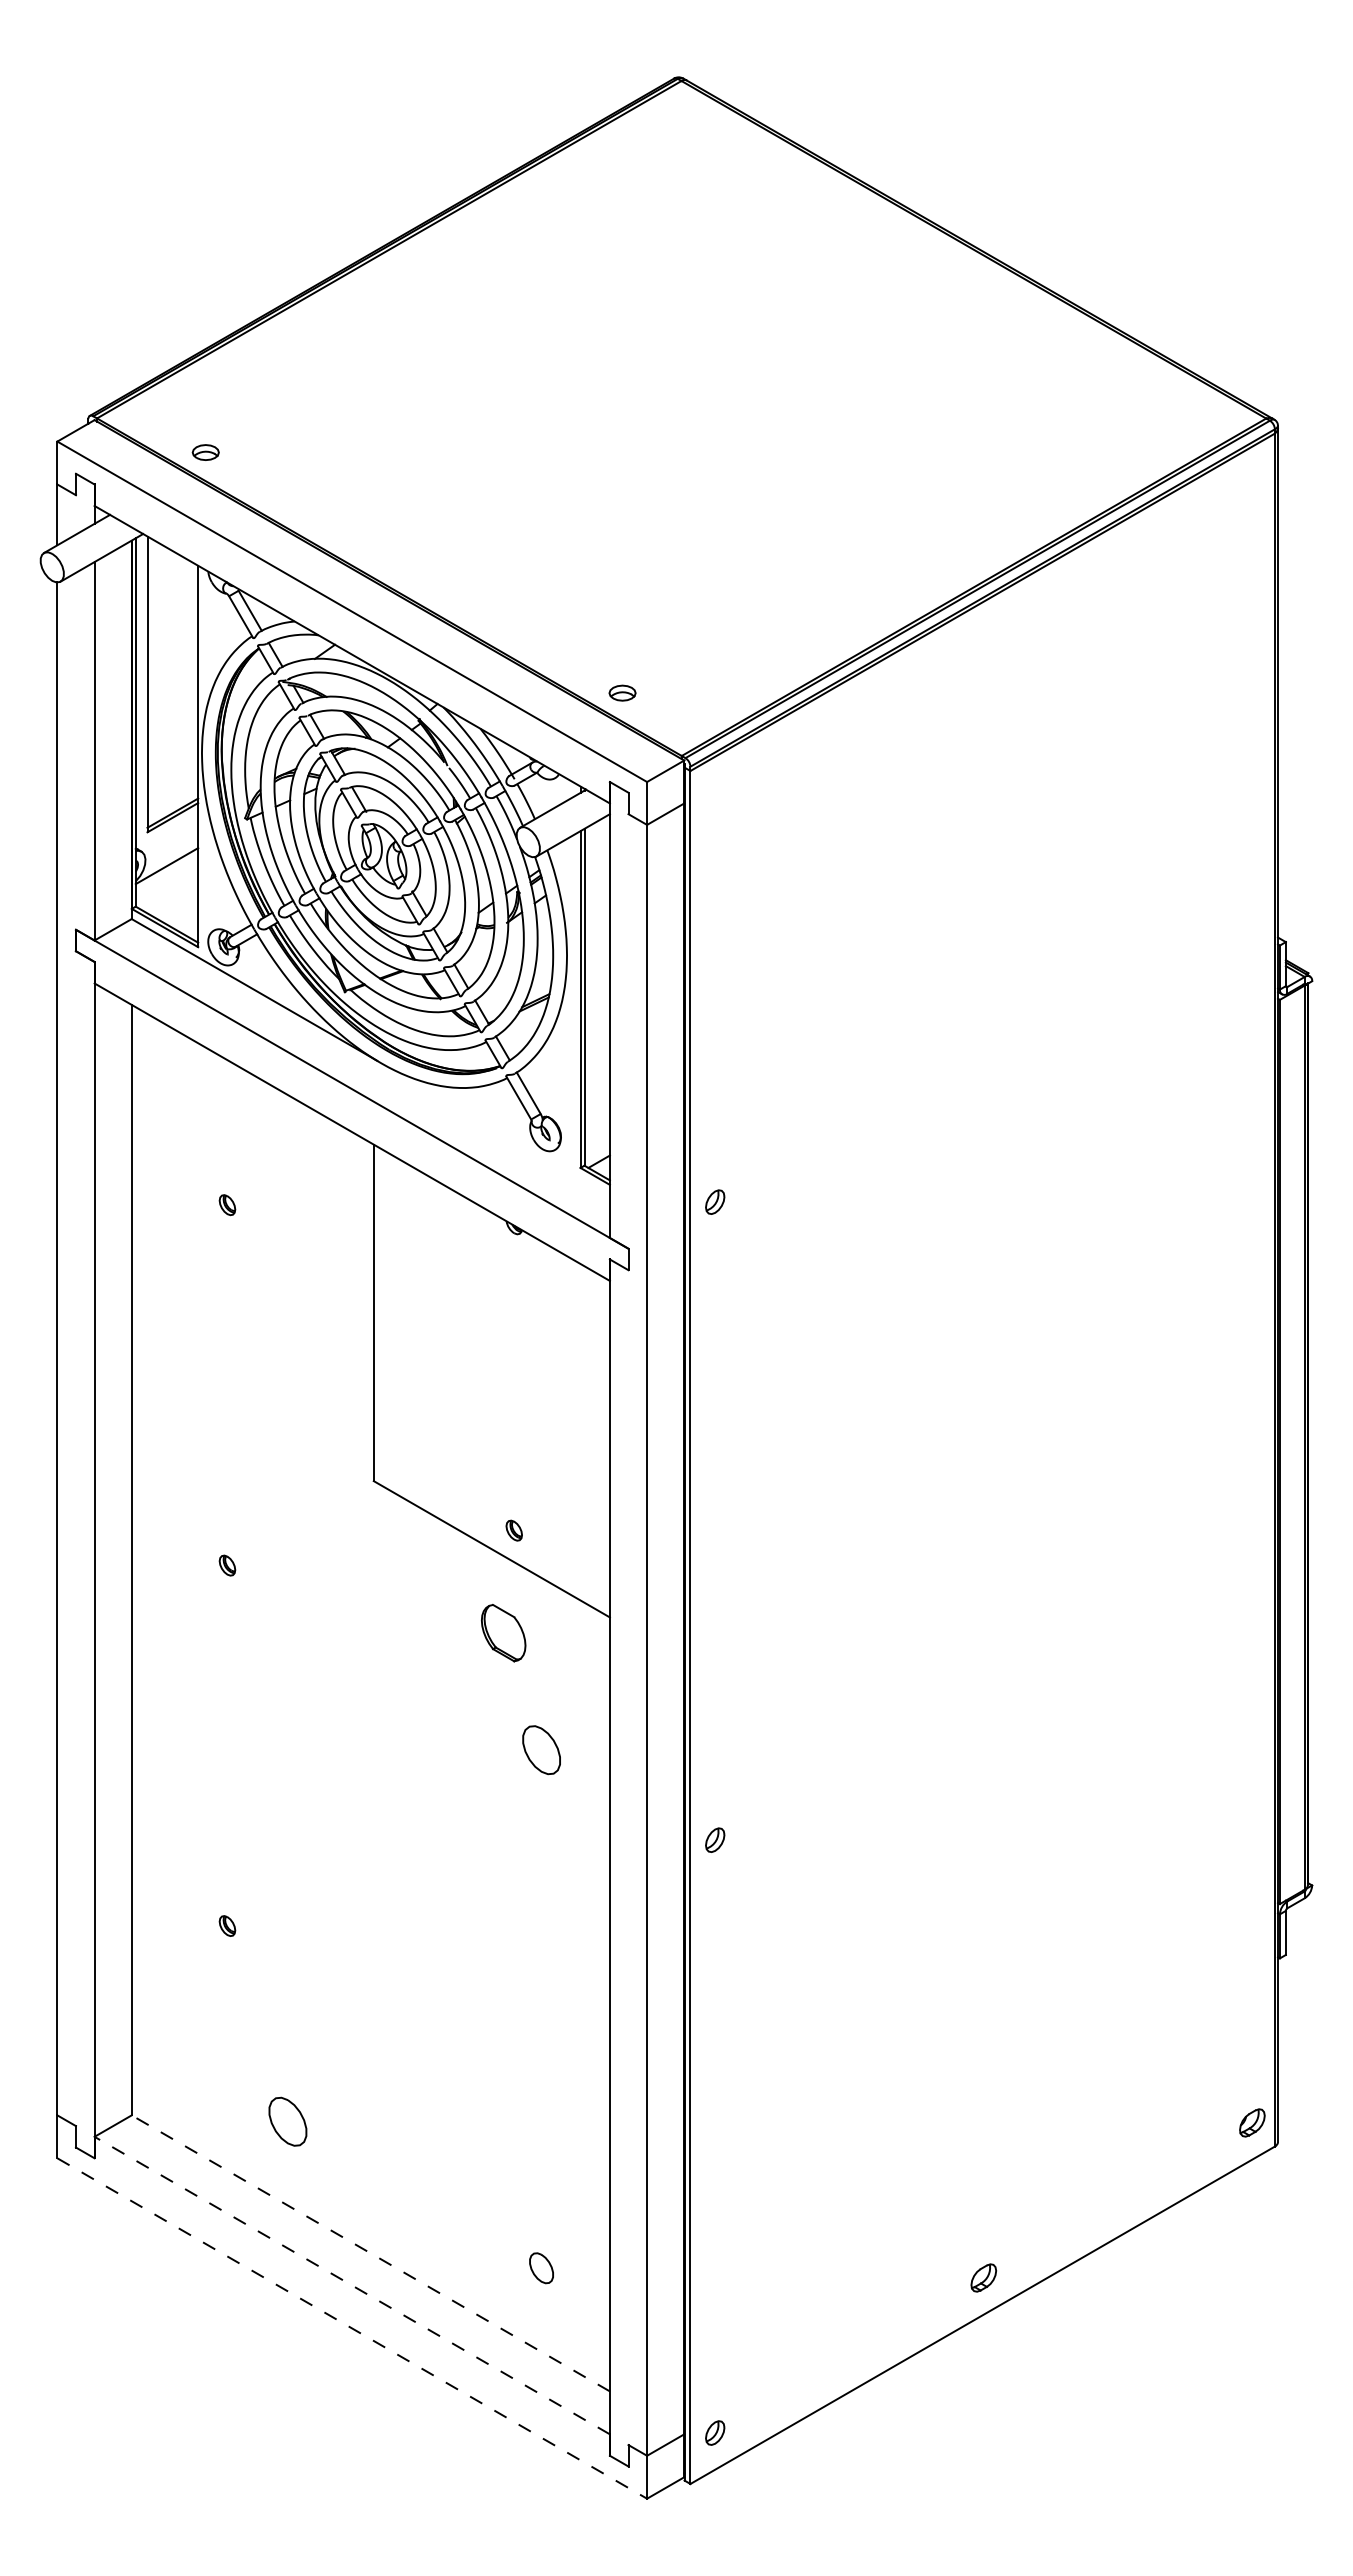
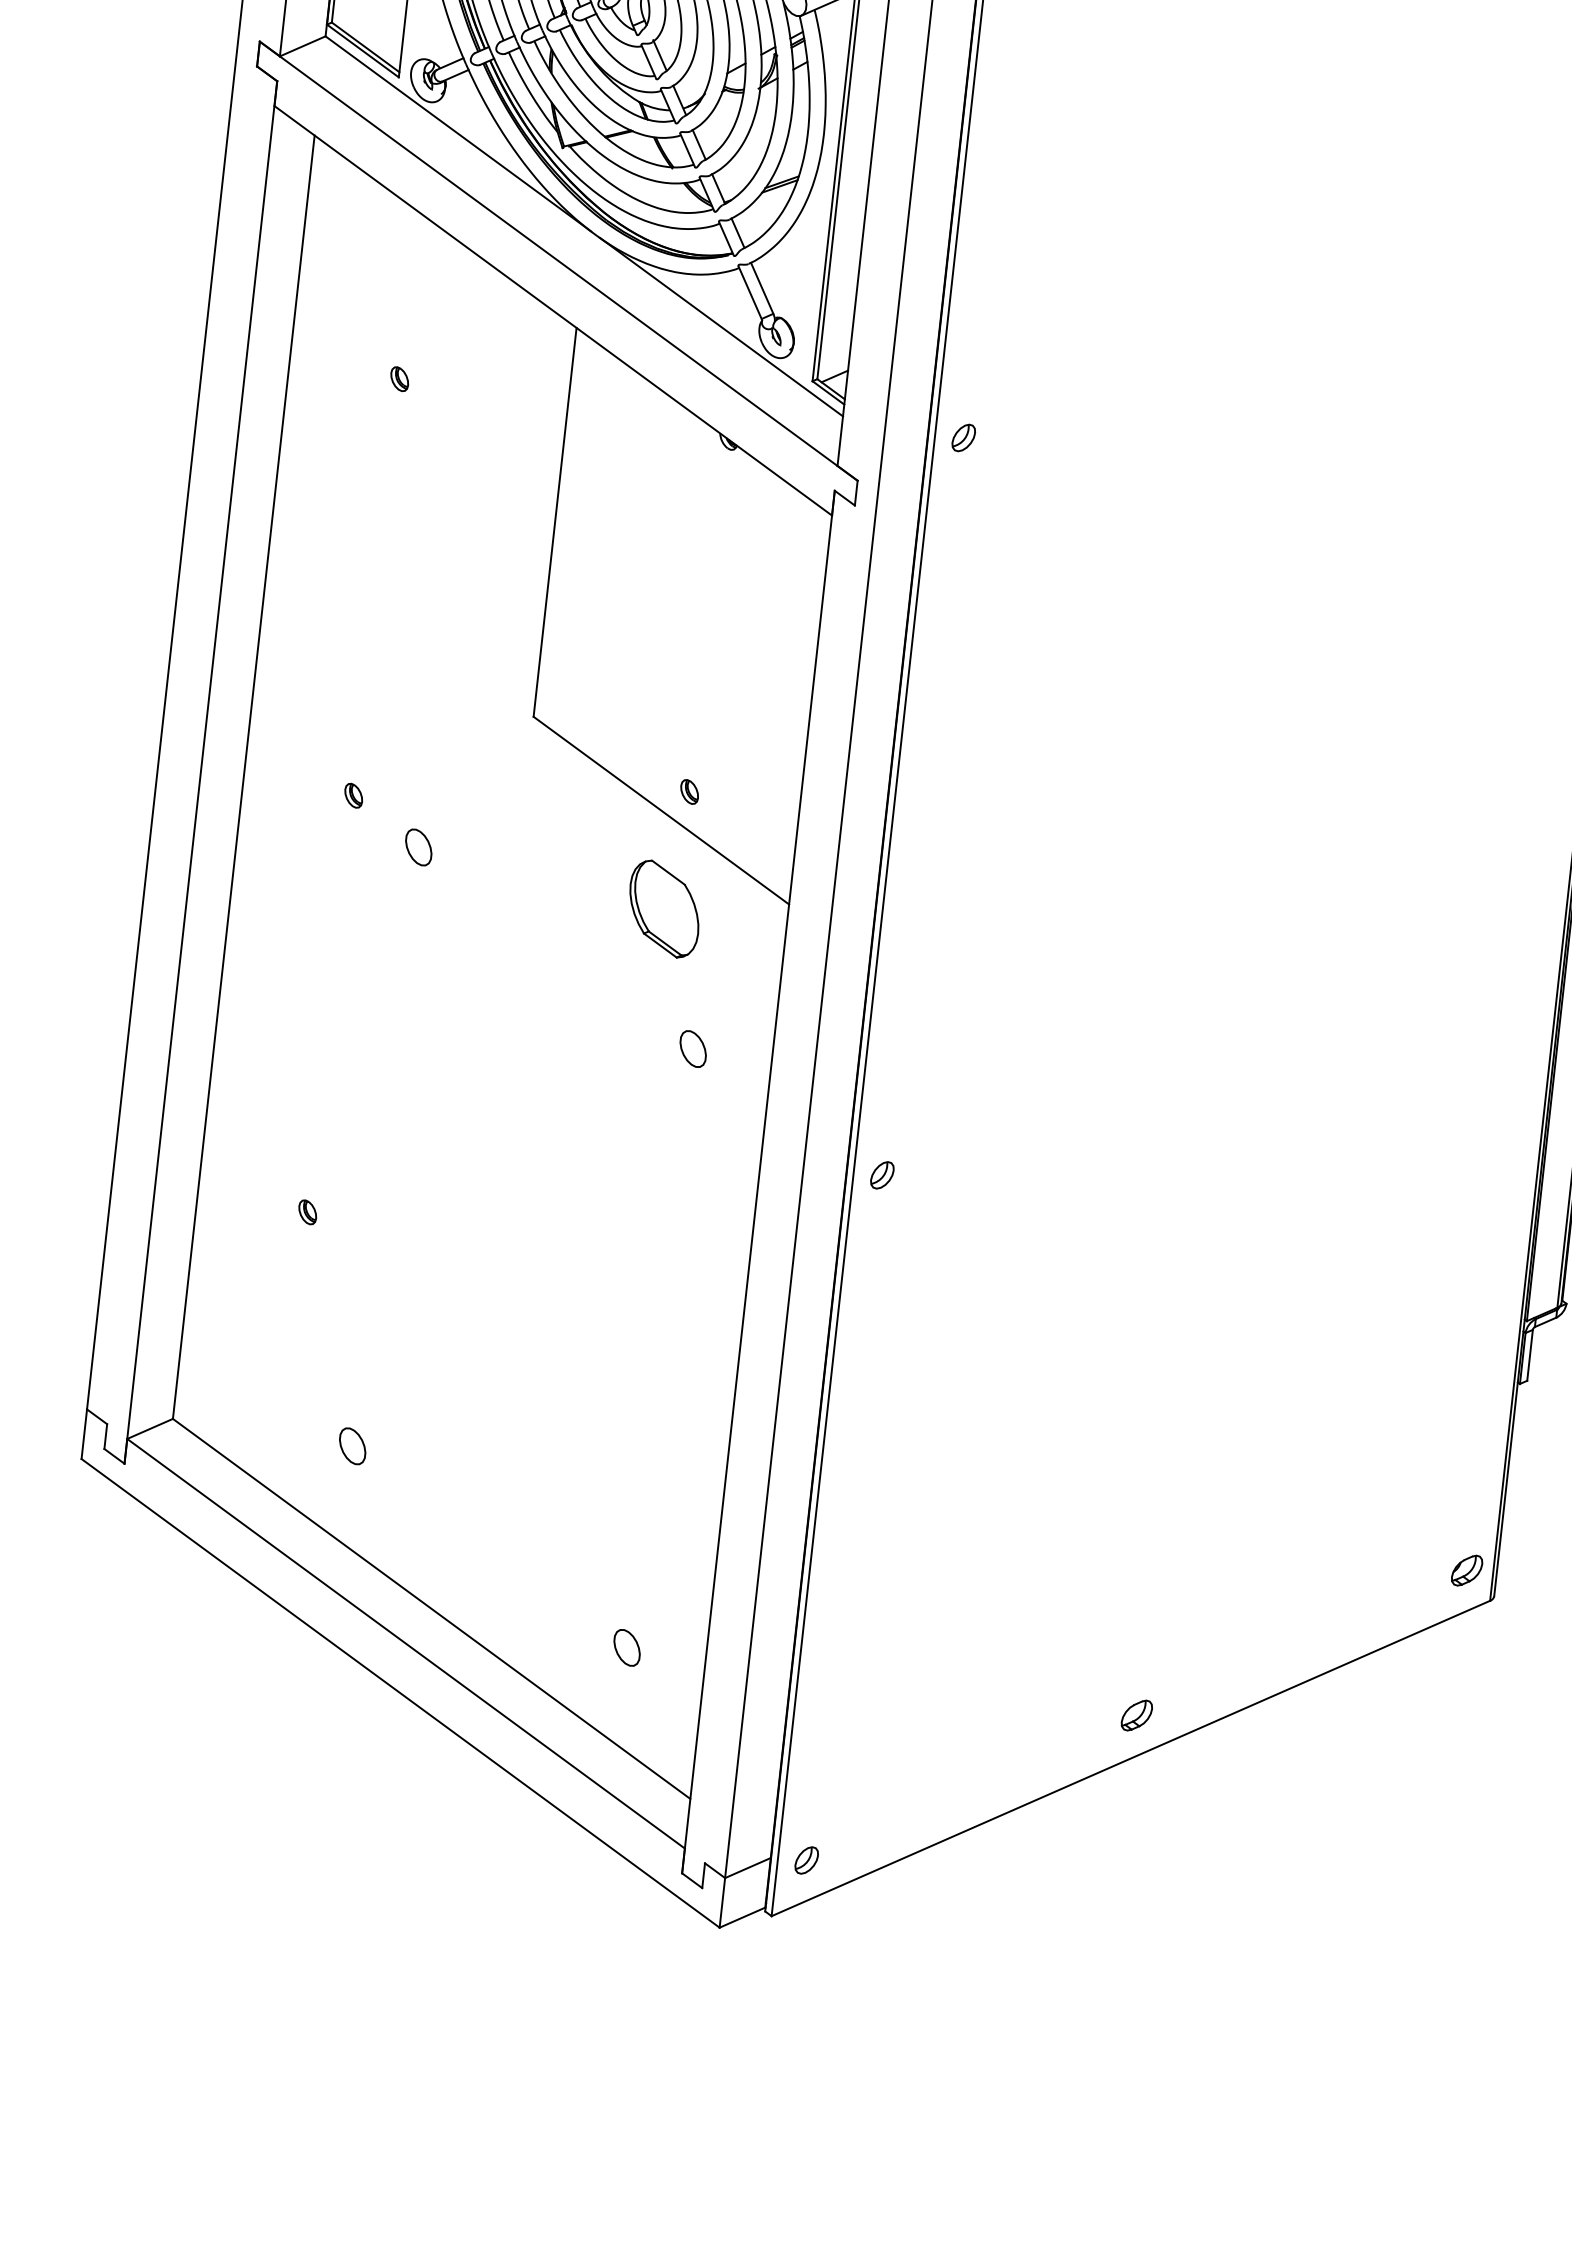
line: (497, 1130) -> (721, 327), added
part: (287, 1603) -> (418, 847), added
part: (503, 1632) -> (664, 908), size x1.43
part: (541, 1749) -> (693, 1048), size x0.62
part: (287, 2121) -> (352, 1445), size x0.62
line: (370, 2253) -> (431, 1608), dashed -> solid
line: (352, 2285) -> (406, 1643), dashed -> solid
line: (352, 2328) -> (400, 1693), dashed -> solid

